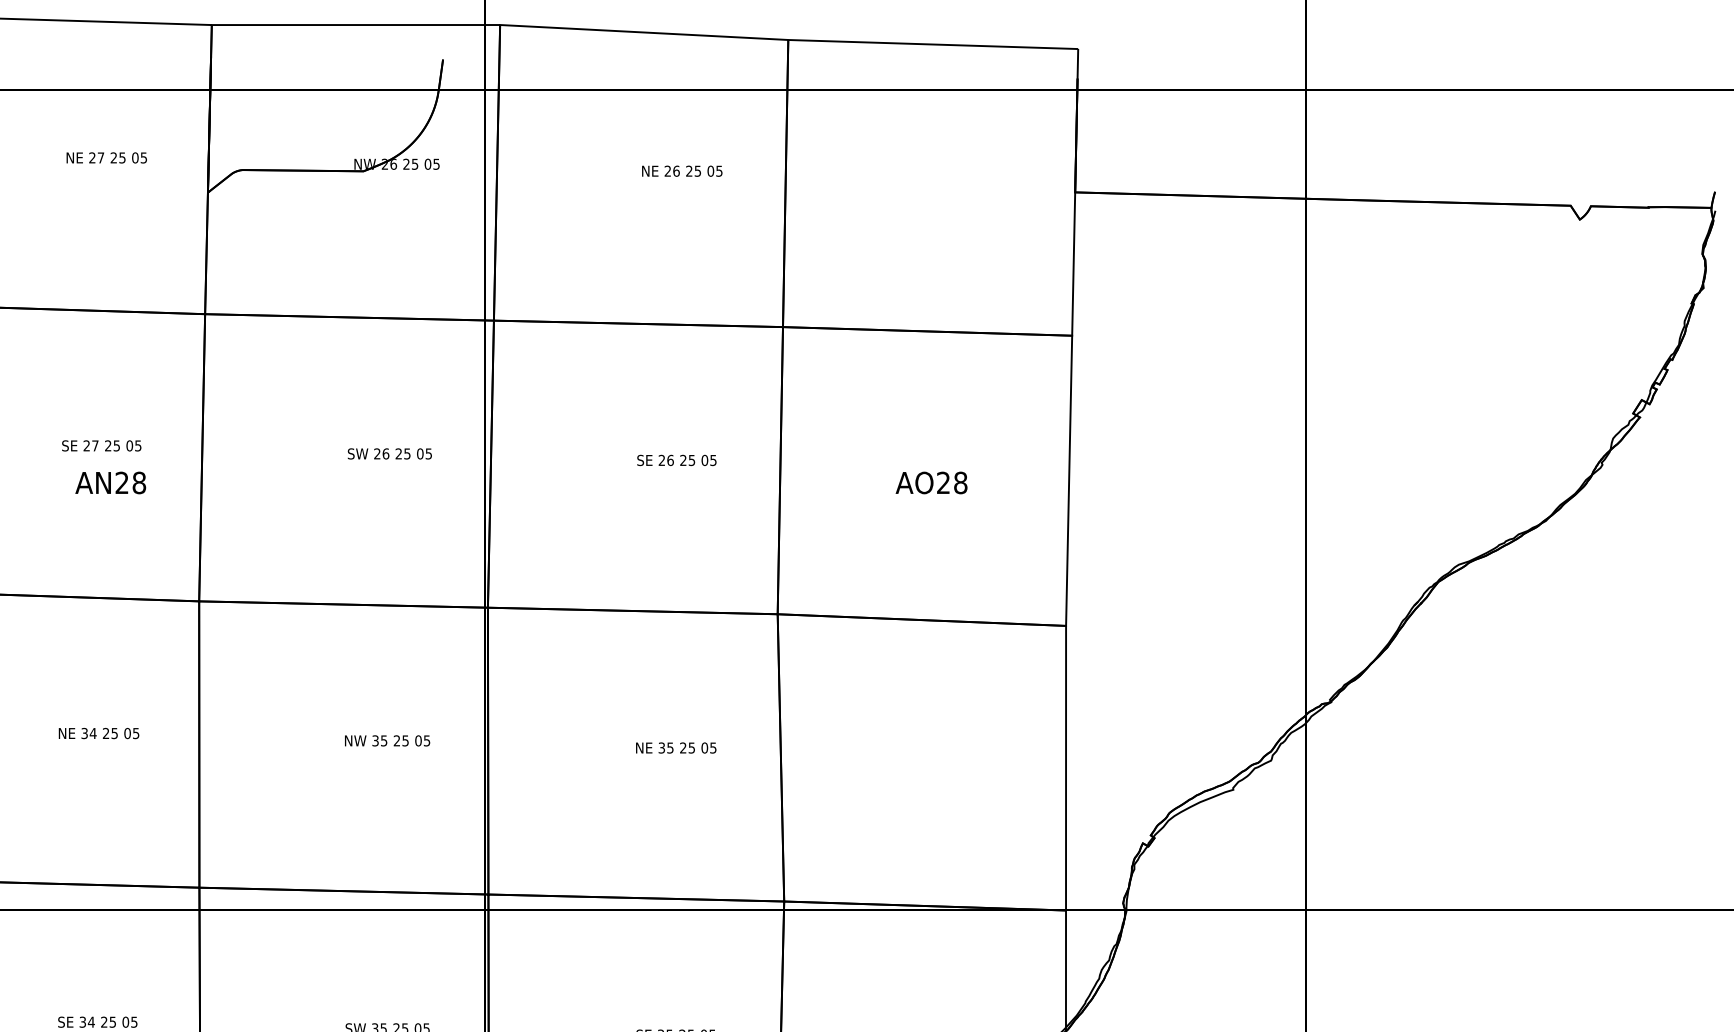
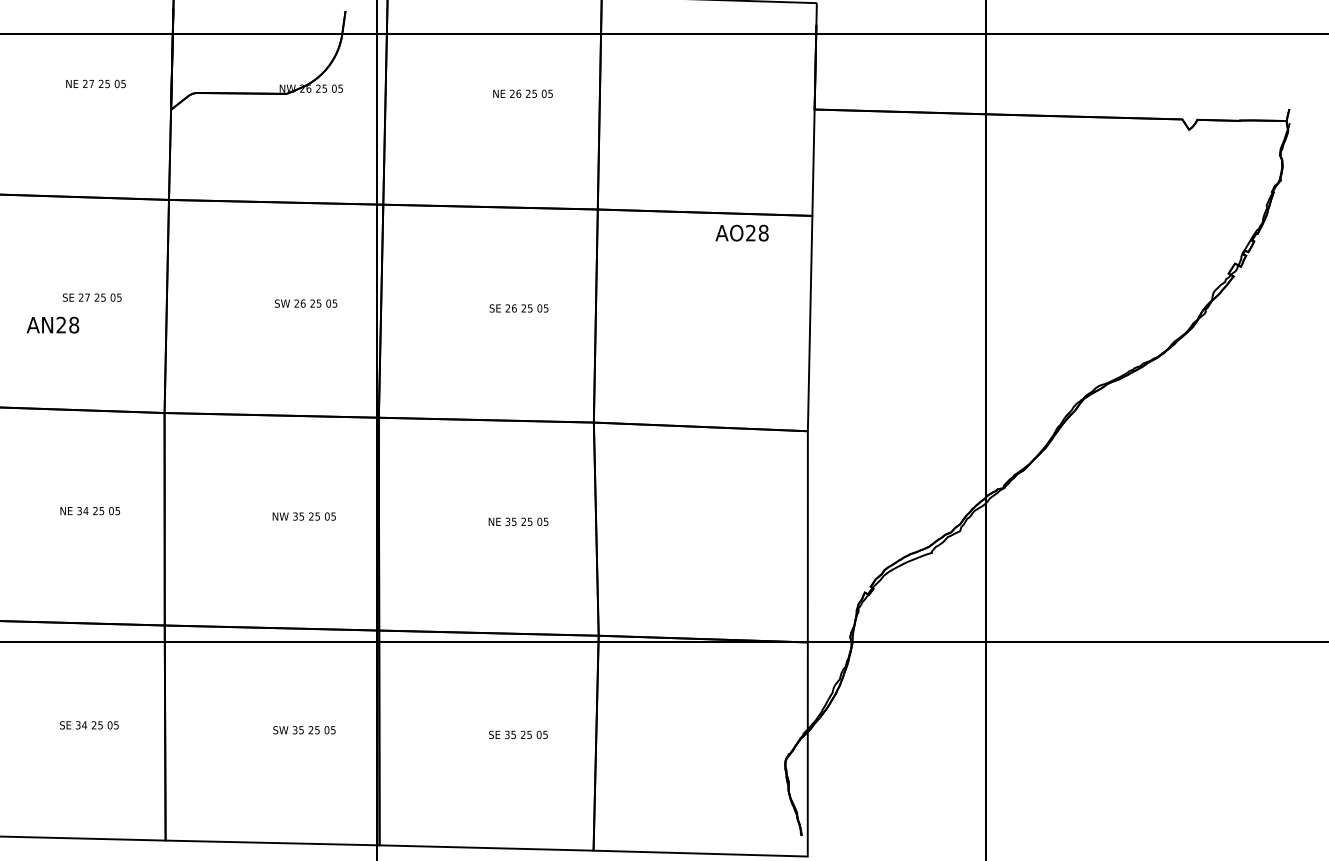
text: (110, 482) -> (52, 324), moved
text: (930, 482) -> (741, 232), moved

